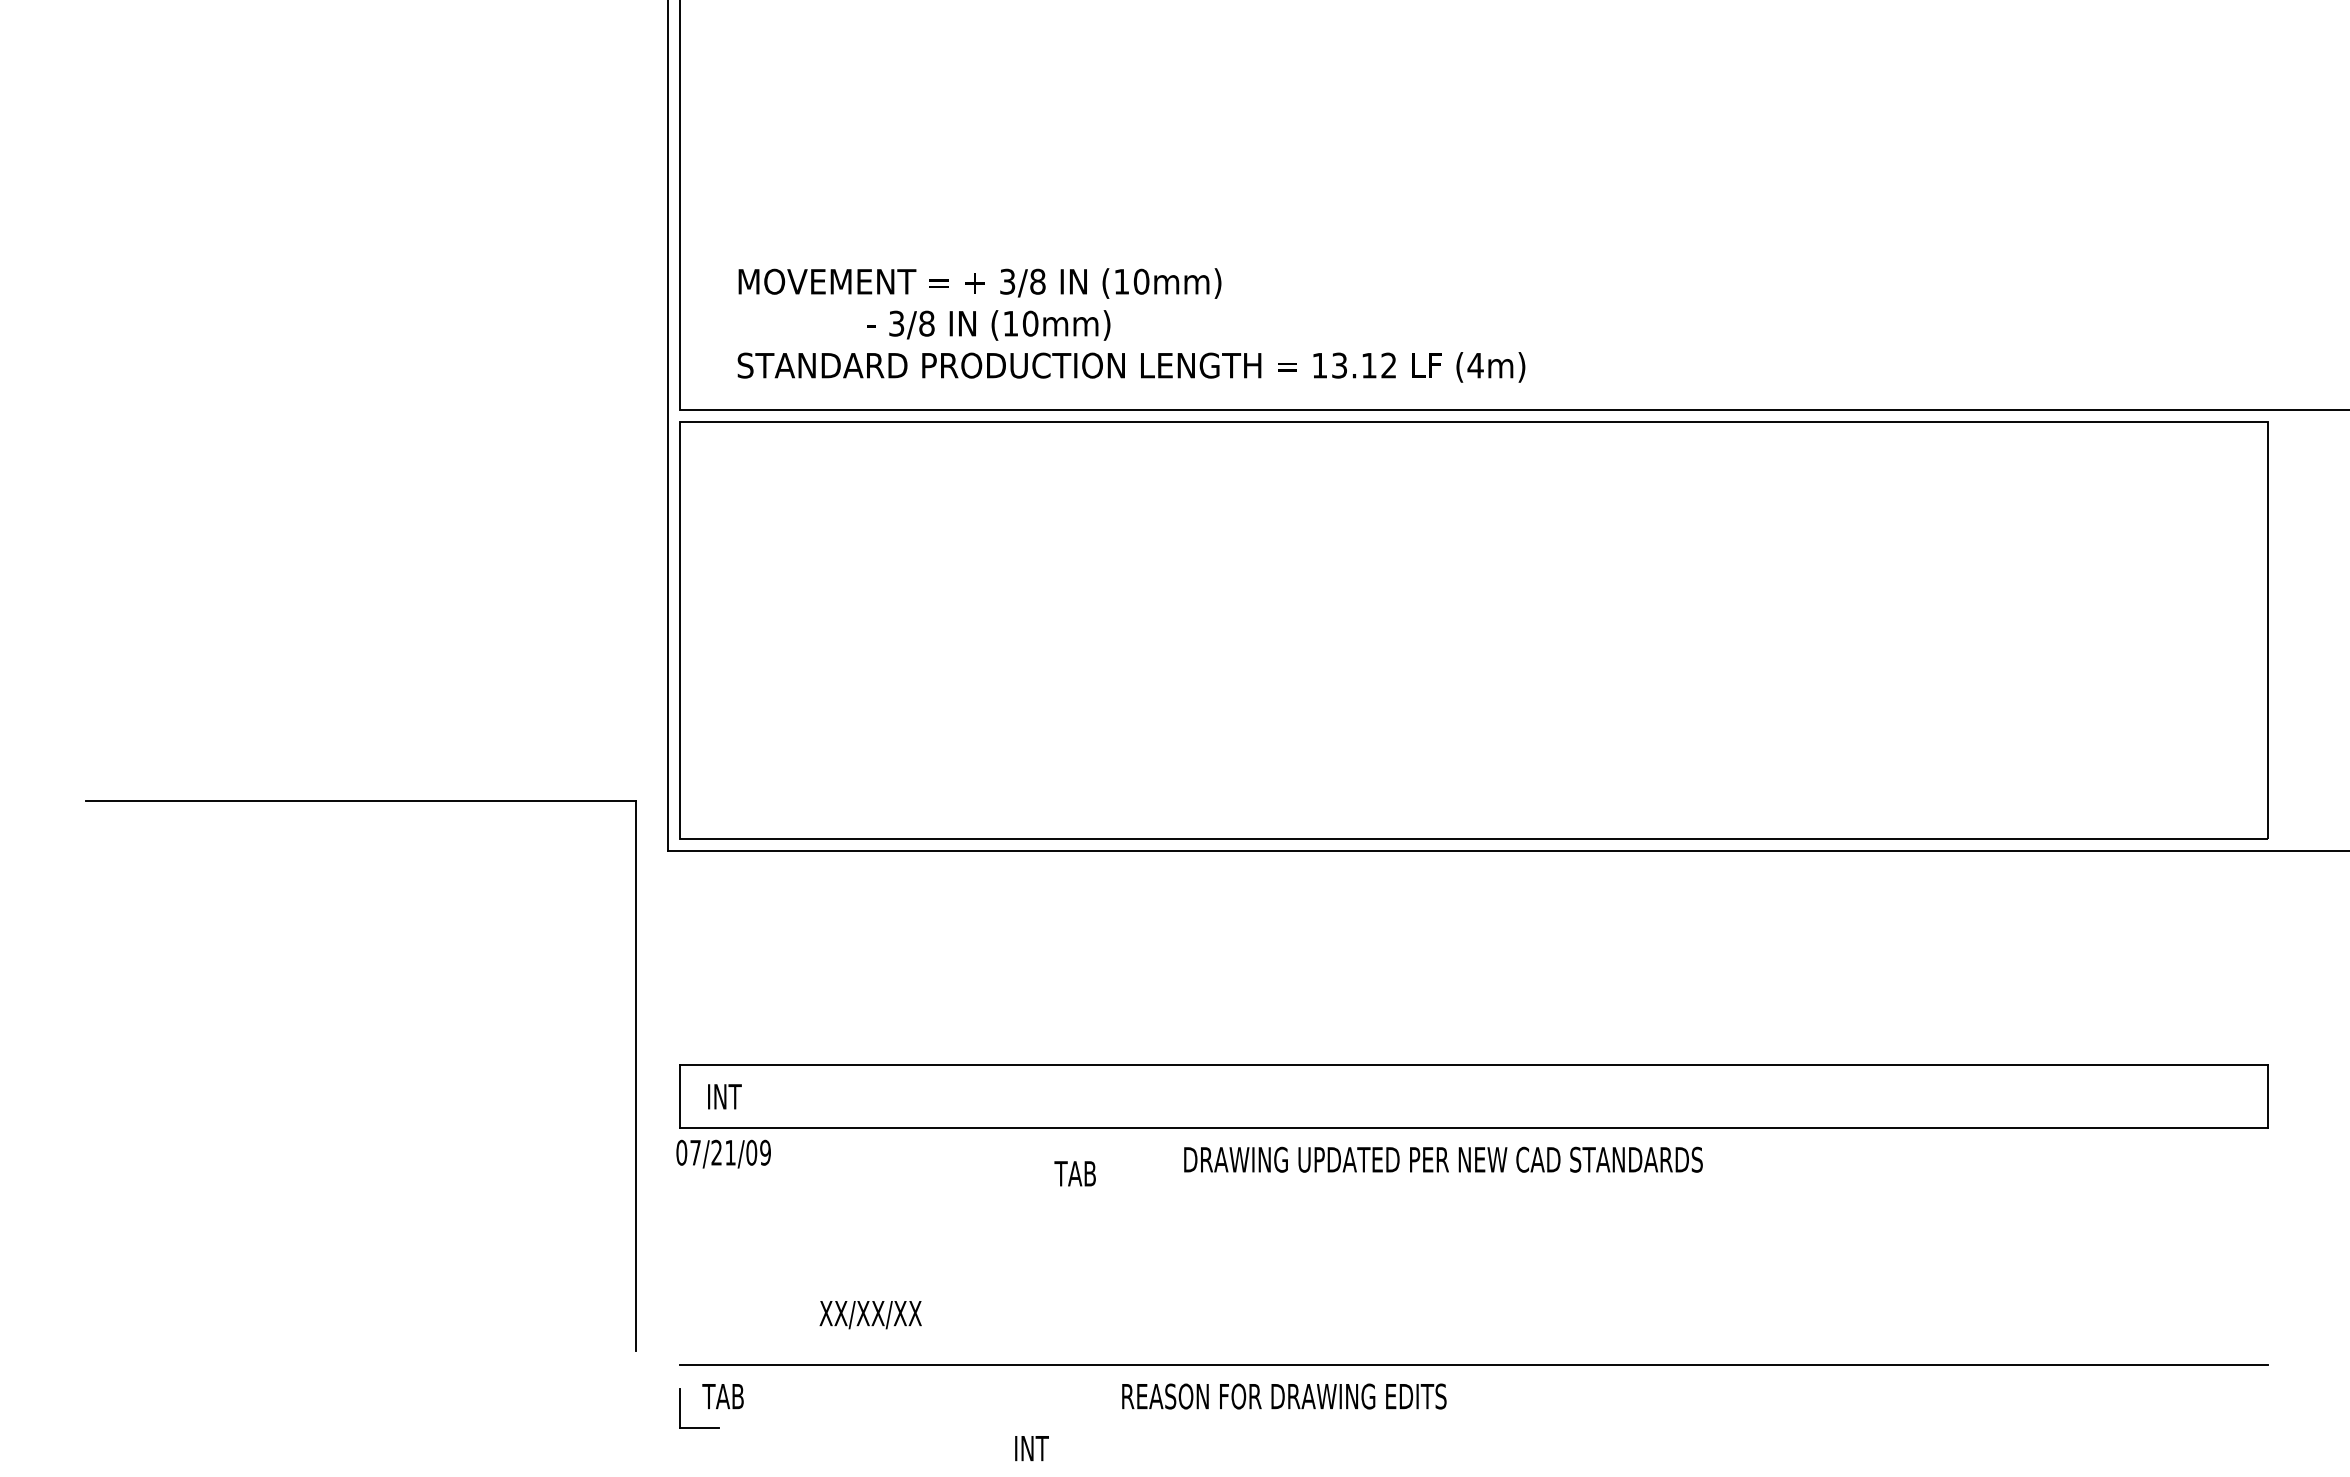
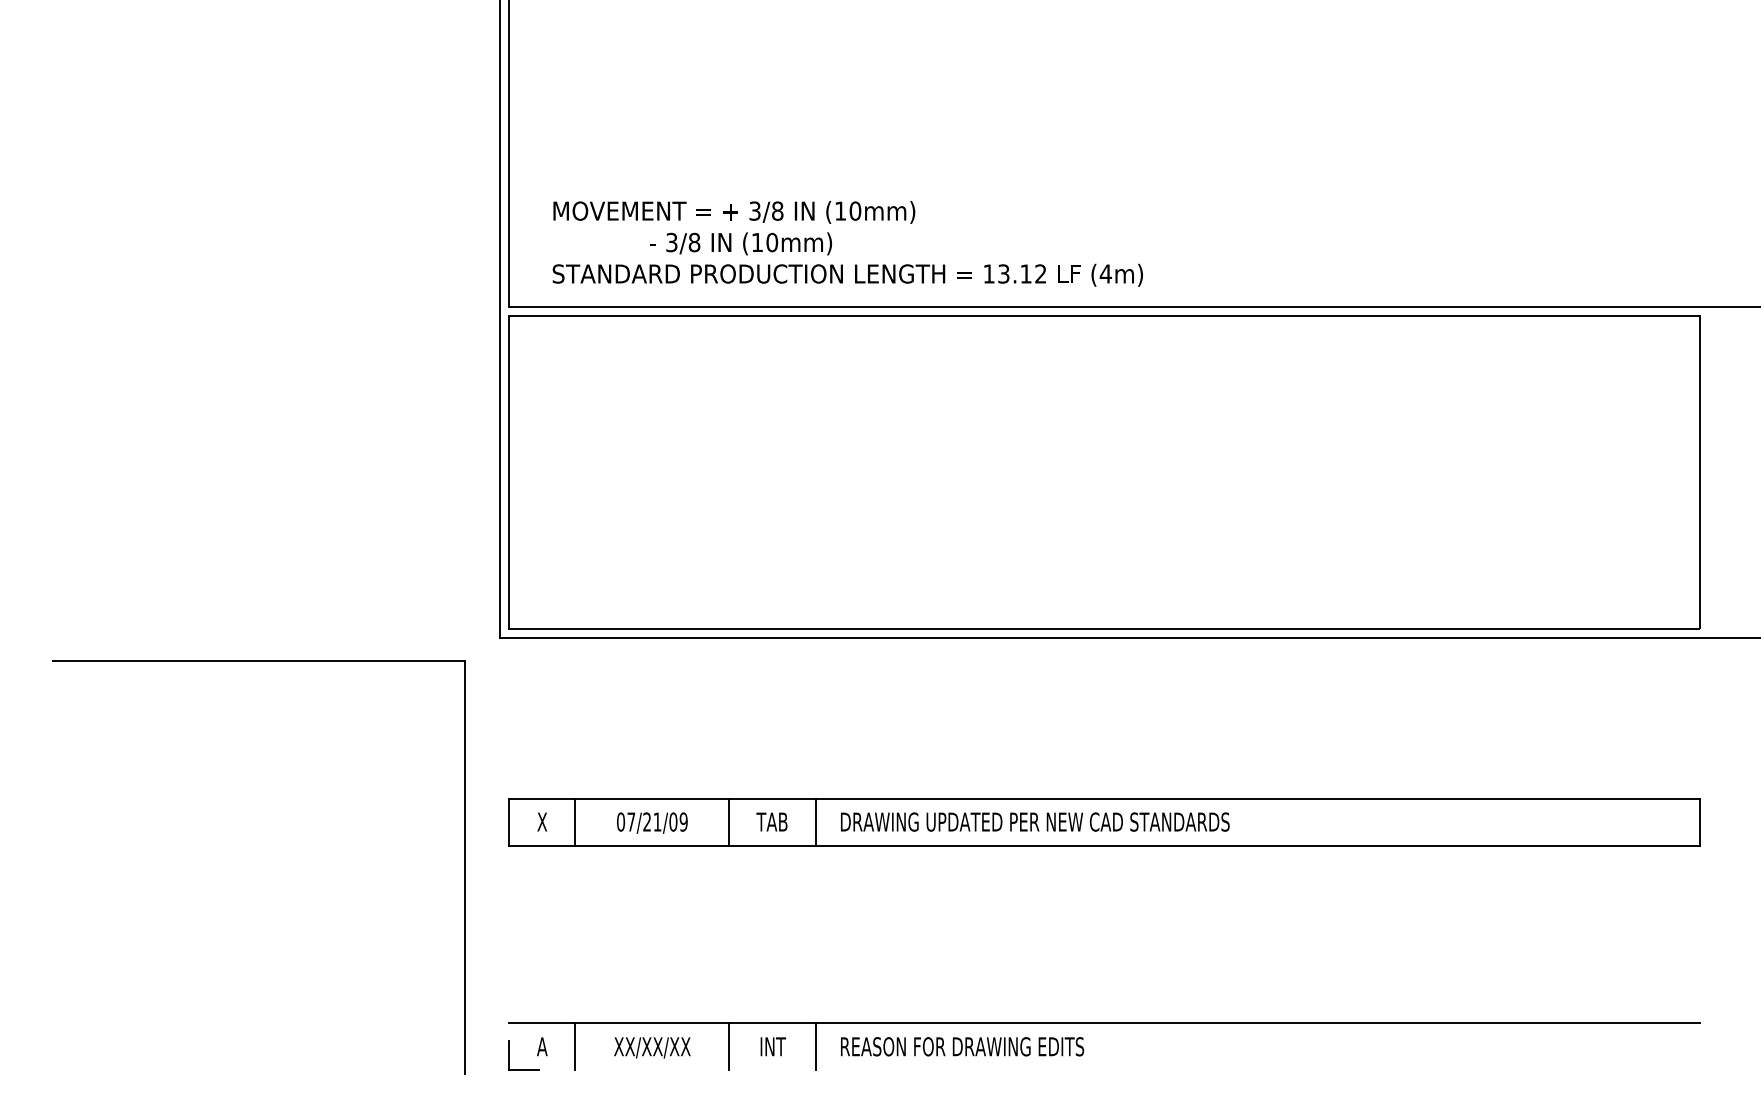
part: (360, 801) -> (258, 661), moved
text: (724, 1096) -> (542, 821), INT -> X
line: (768, 1096) -> (575, 821), added
line: (973, 1096) -> (729, 821), added
line: (1088, 1096) -> (815, 821), added
text: (723, 1153) -> (652, 822), moved
text: (1443, 1159) -> (1035, 821), moved
text: (1074, 1173) -> (771, 821), moved
text: (870, 1315) -> (652, 1048), moved
text: (722, 1396) -> (541, 1046), TAB -> A
line: (768, 1396) -> (575, 1046), added
line: (973, 1396) -> (729, 1046), added
line: (1088, 1396) -> (815, 1046), added
text: (1031, 1448) -> (772, 1046), moved

